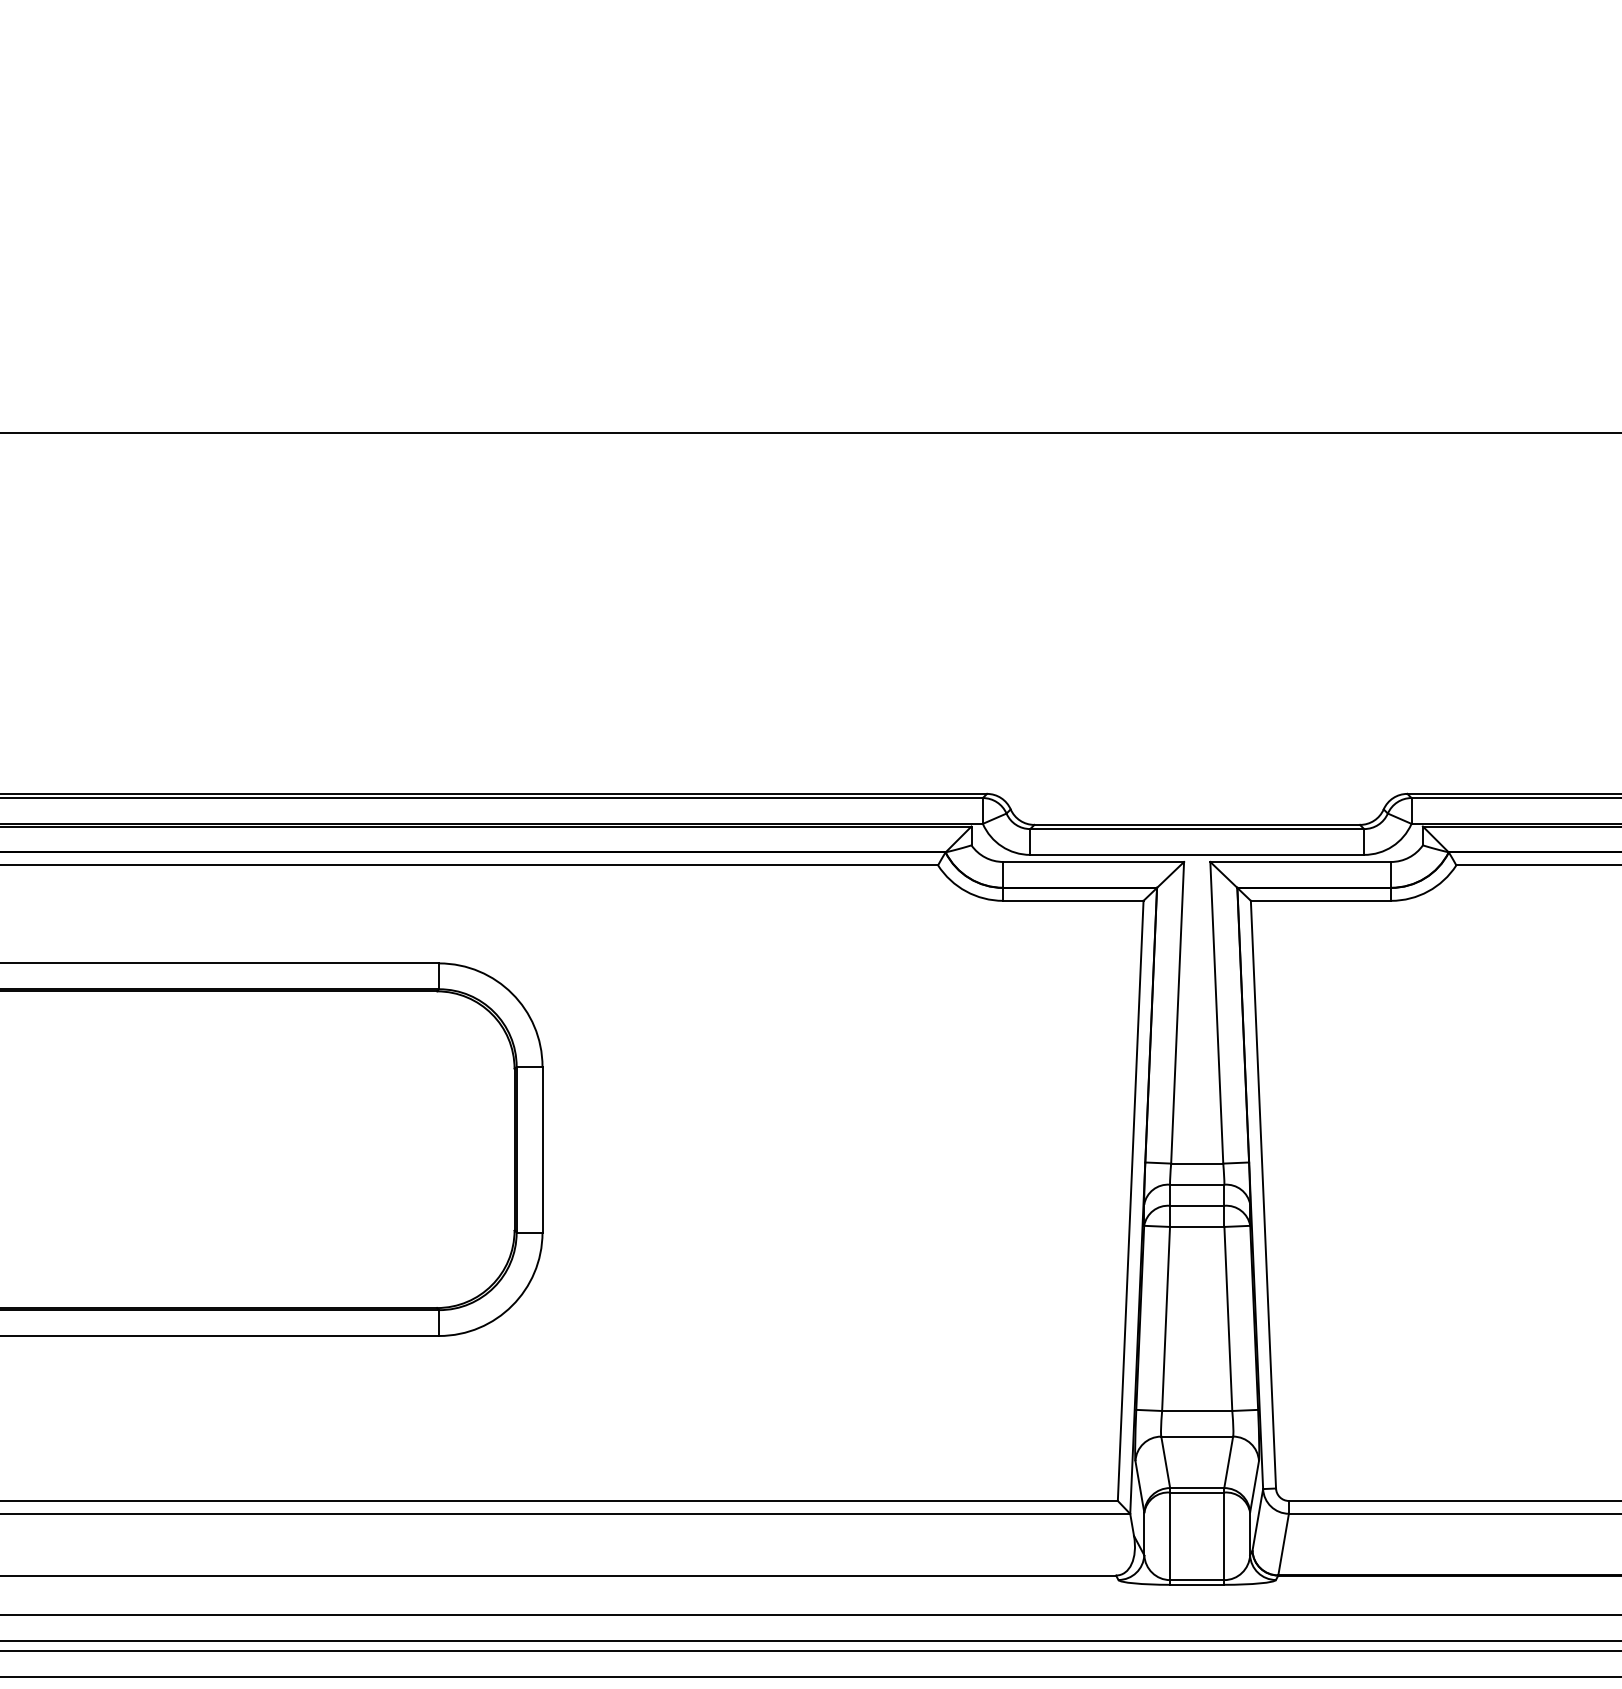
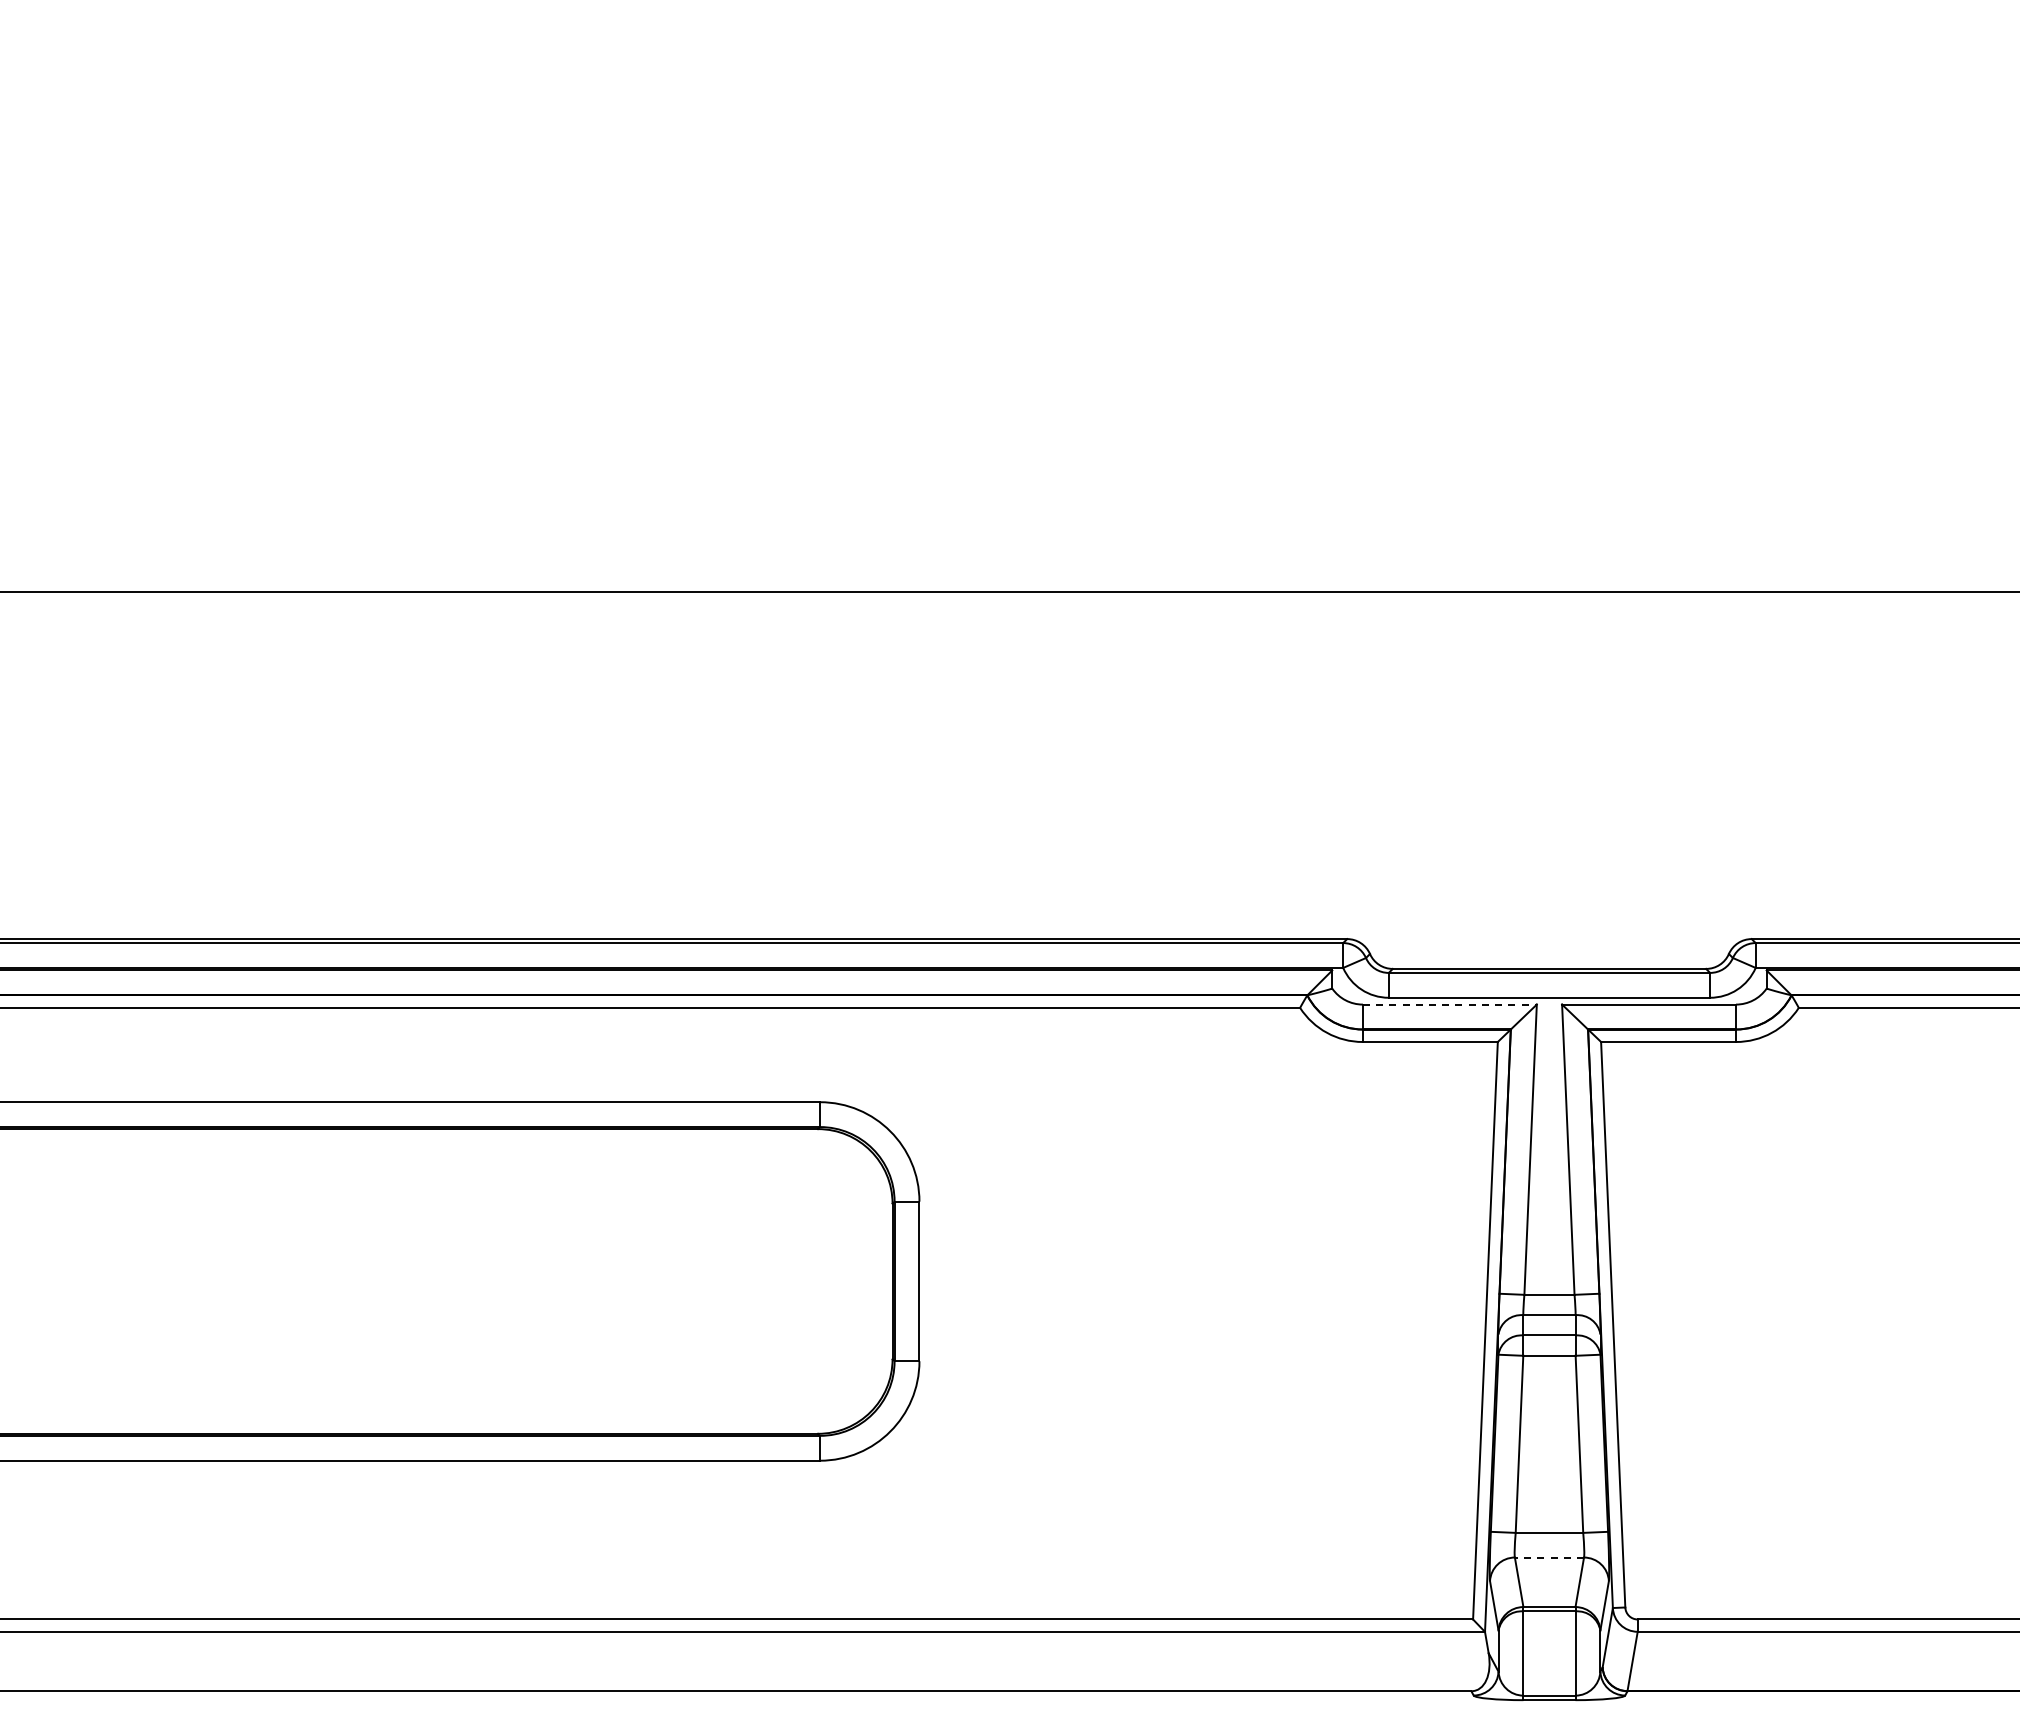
line: (1093, 861) -> (1449, 1004), solid -> dashed
line: (1197, 1436) -> (1549, 1557), solid -> dashed

